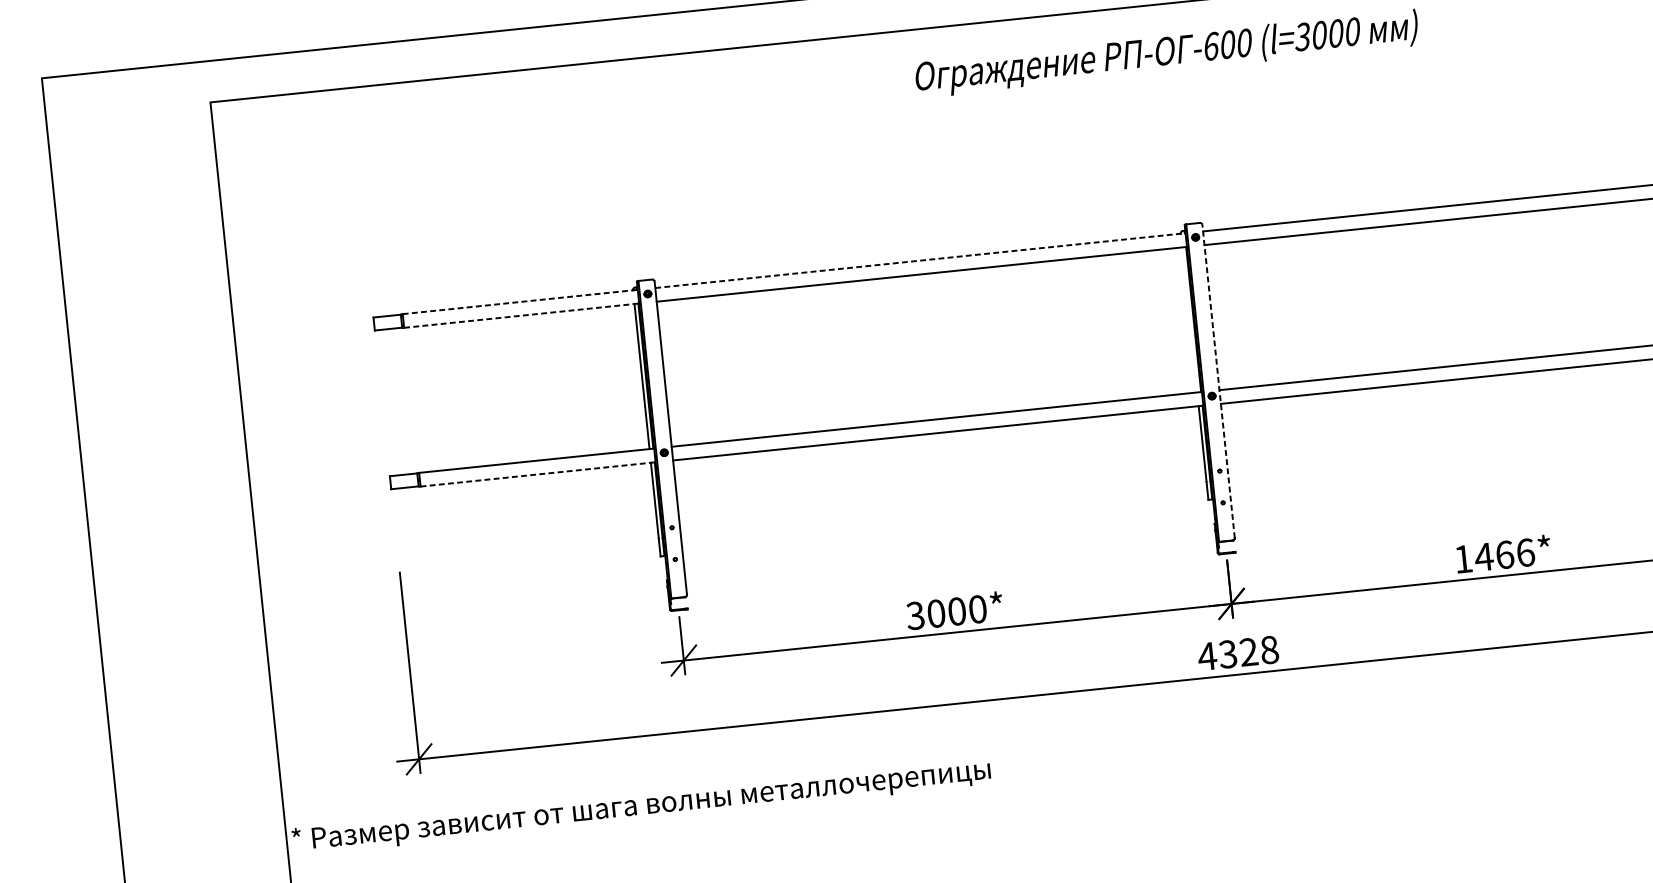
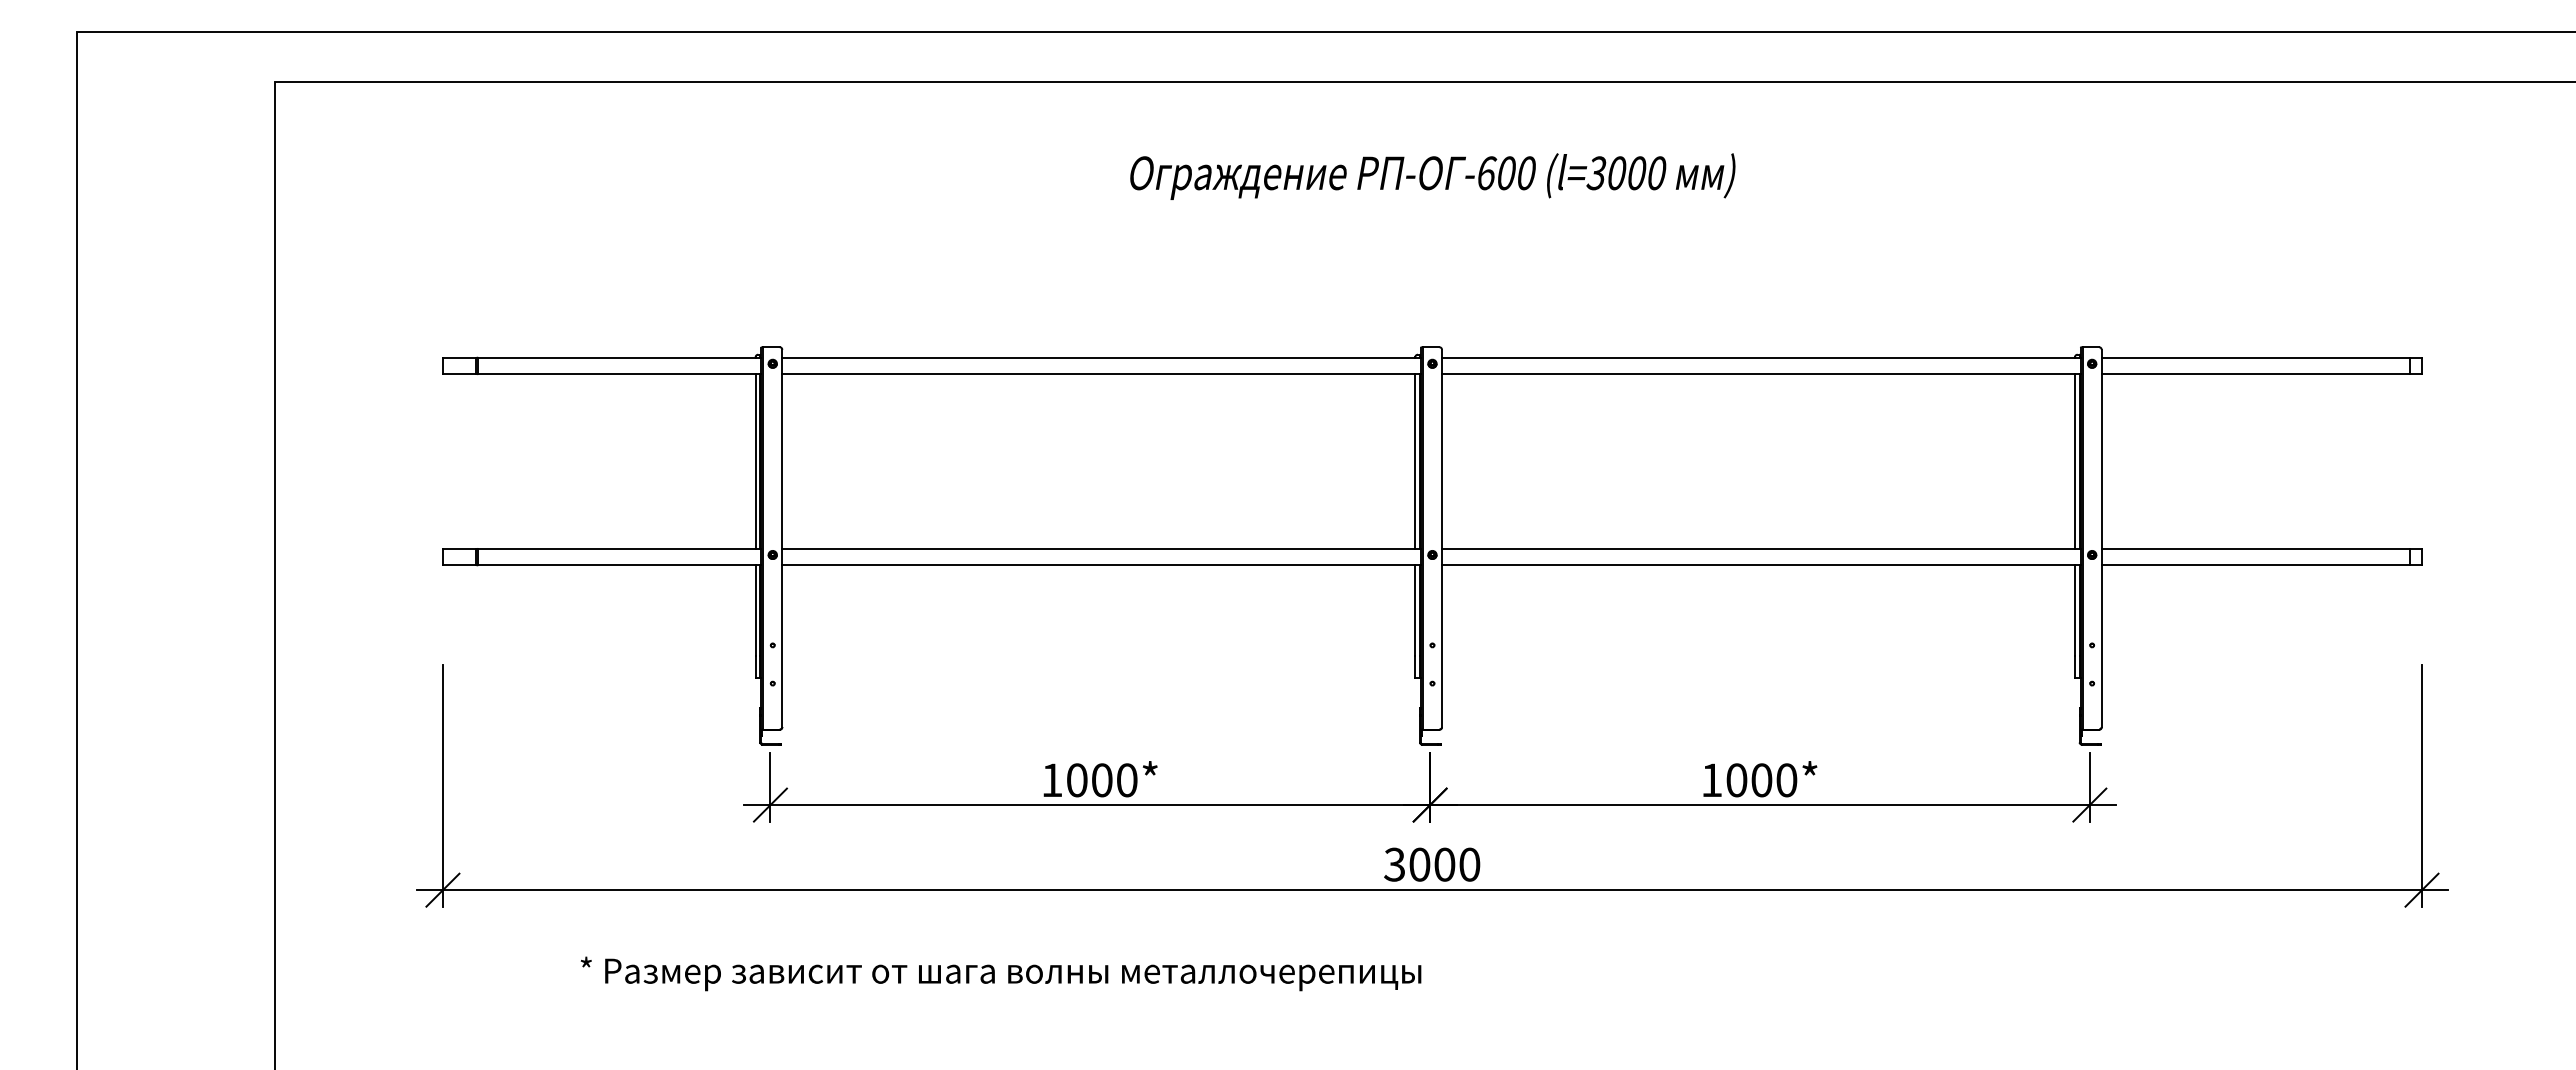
text: (1166, 53) -> (1432, 176), moved
line: (921, 260) -> (1102, 357), dashed -> solid
line: (520, 301) -> (619, 357), dashed -> solid
line: (521, 315) -> (619, 374), dashed -> solid
line: (1189, 319) -> (1415, 461), added
line: (1218, 381) -> (1442, 538), dashed -> solid
line: (537, 474) -> (619, 565), dashed -> solid
text: (1504, 555) -> (1761, 780), 1466* -> 1000*
text: (915, 616) -> (1051, 780), 3000* -> 1000*
text: (1237, 653) -> (1431, 864), 4328 -> 3000
text: (641, 806) -> (1000, 973), moved

